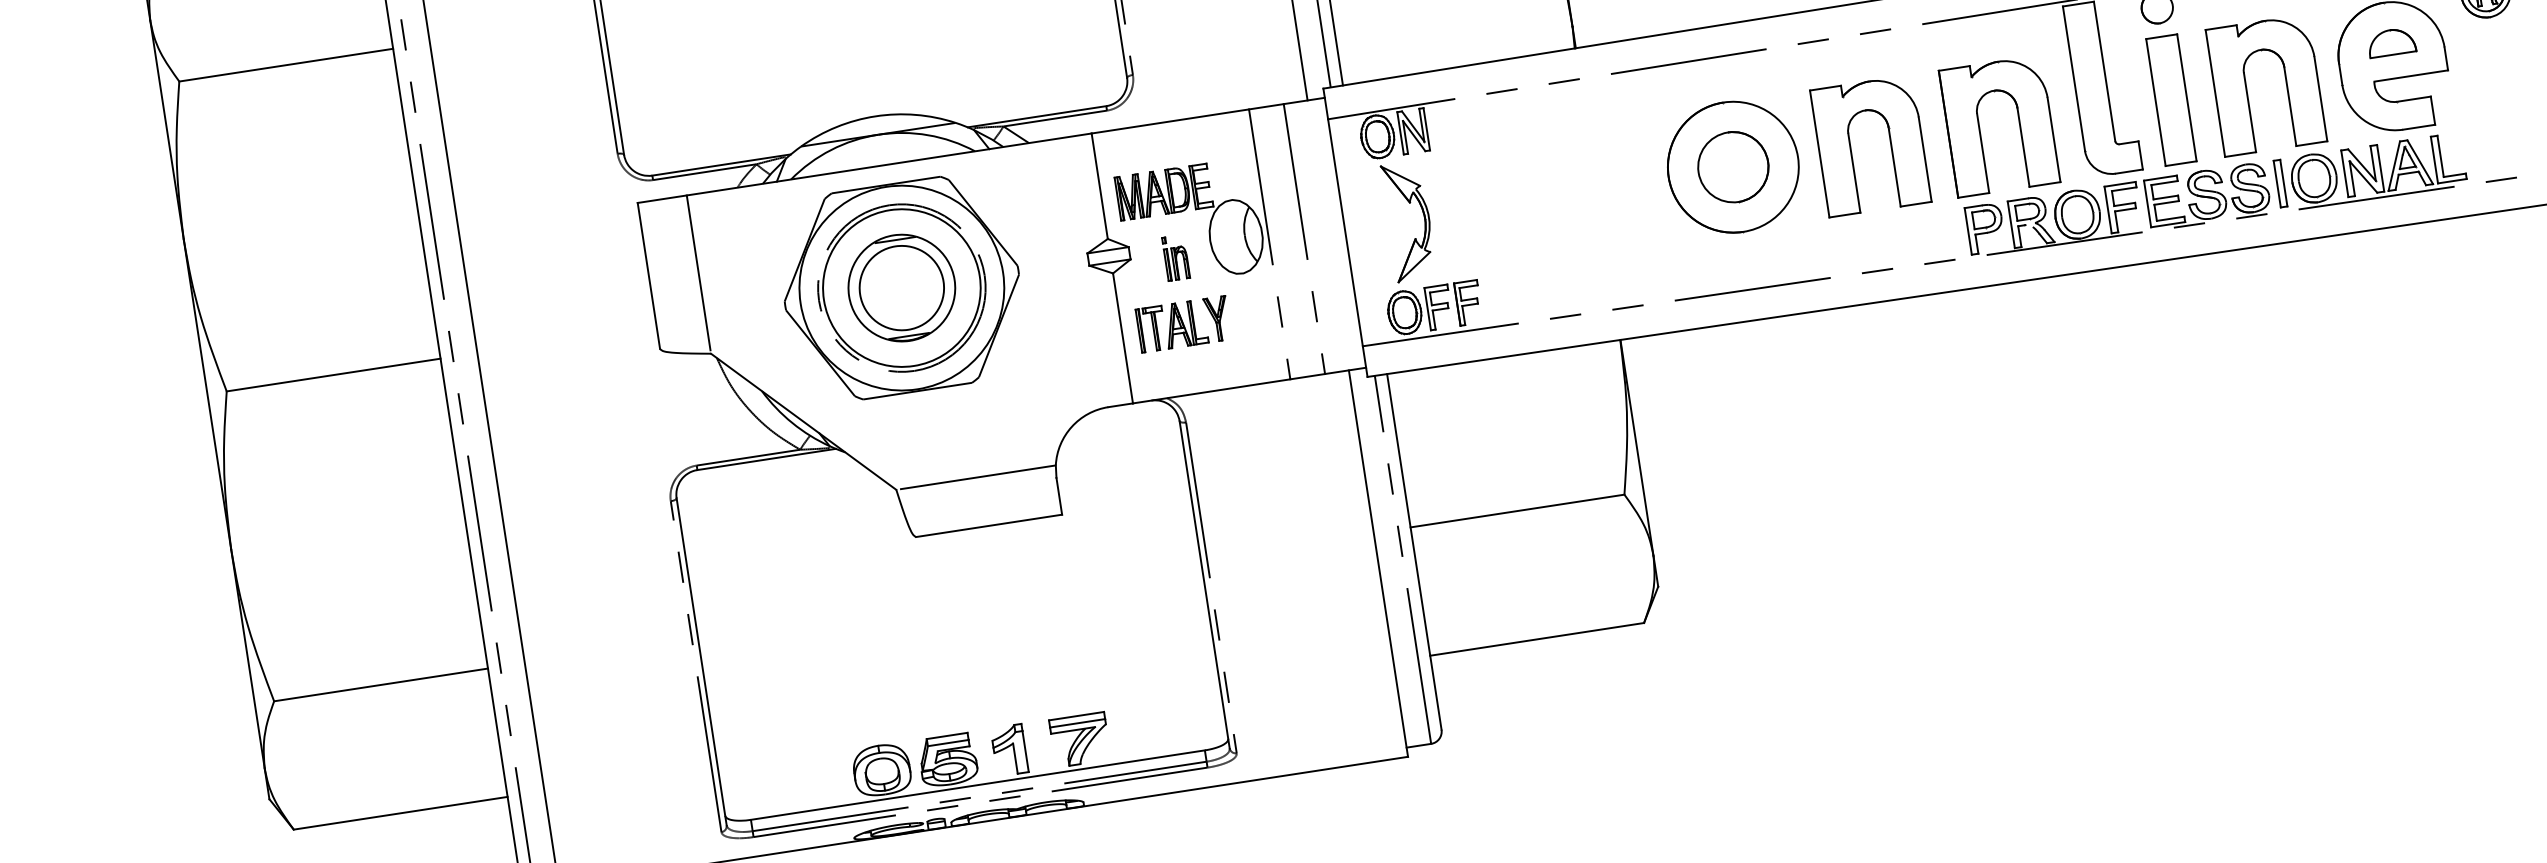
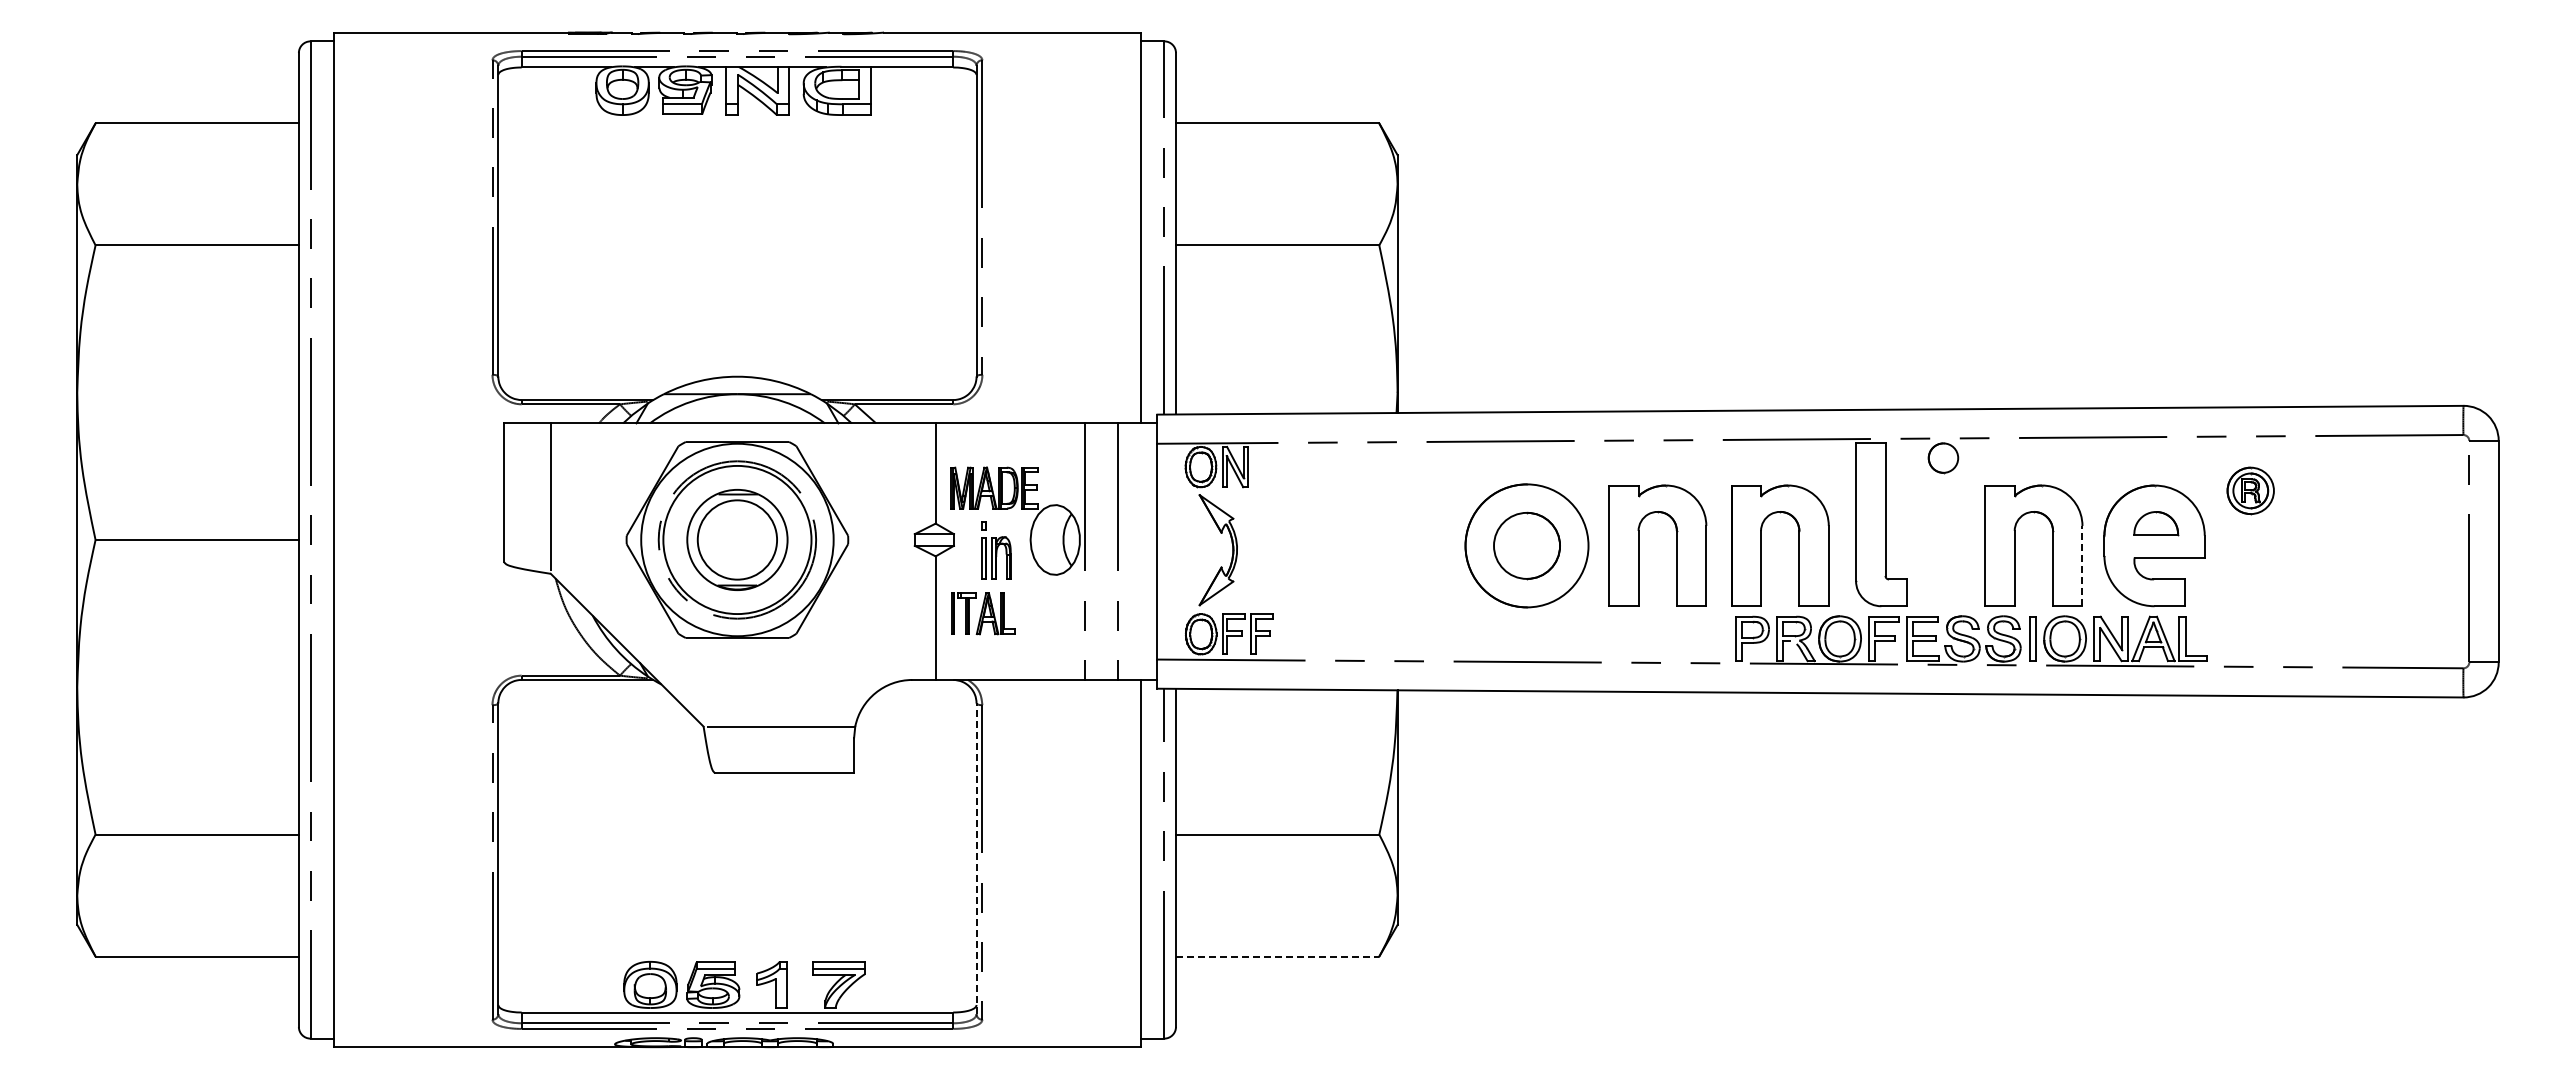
line: (2320, 98) -> (2082, 565), solid -> dashed
part: (2171, 99) -> (1943, 545), removed
part: (1176, 257) -> (996, 550), size x1.4
part: (1217, 318) -> (1026, 613), removed
line: (1204, 584) -> (976, 858), solid -> dashed
line: (1536, 639) -> (1277, 956), solid -> dashed

